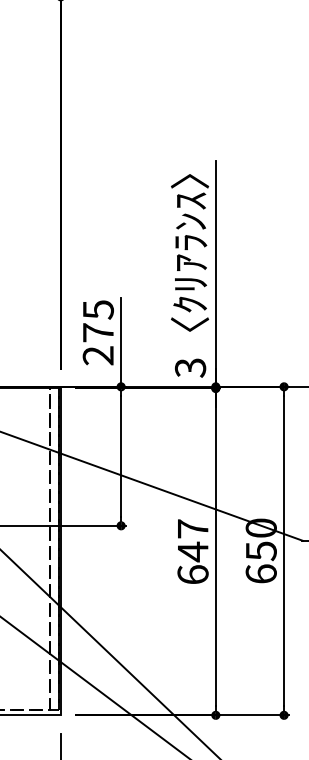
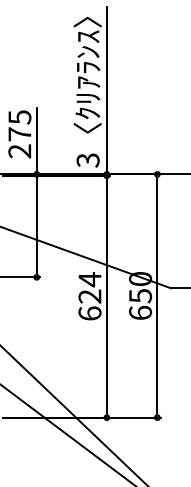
text: (192, 540) -> (89, 288), 647 -> 624

